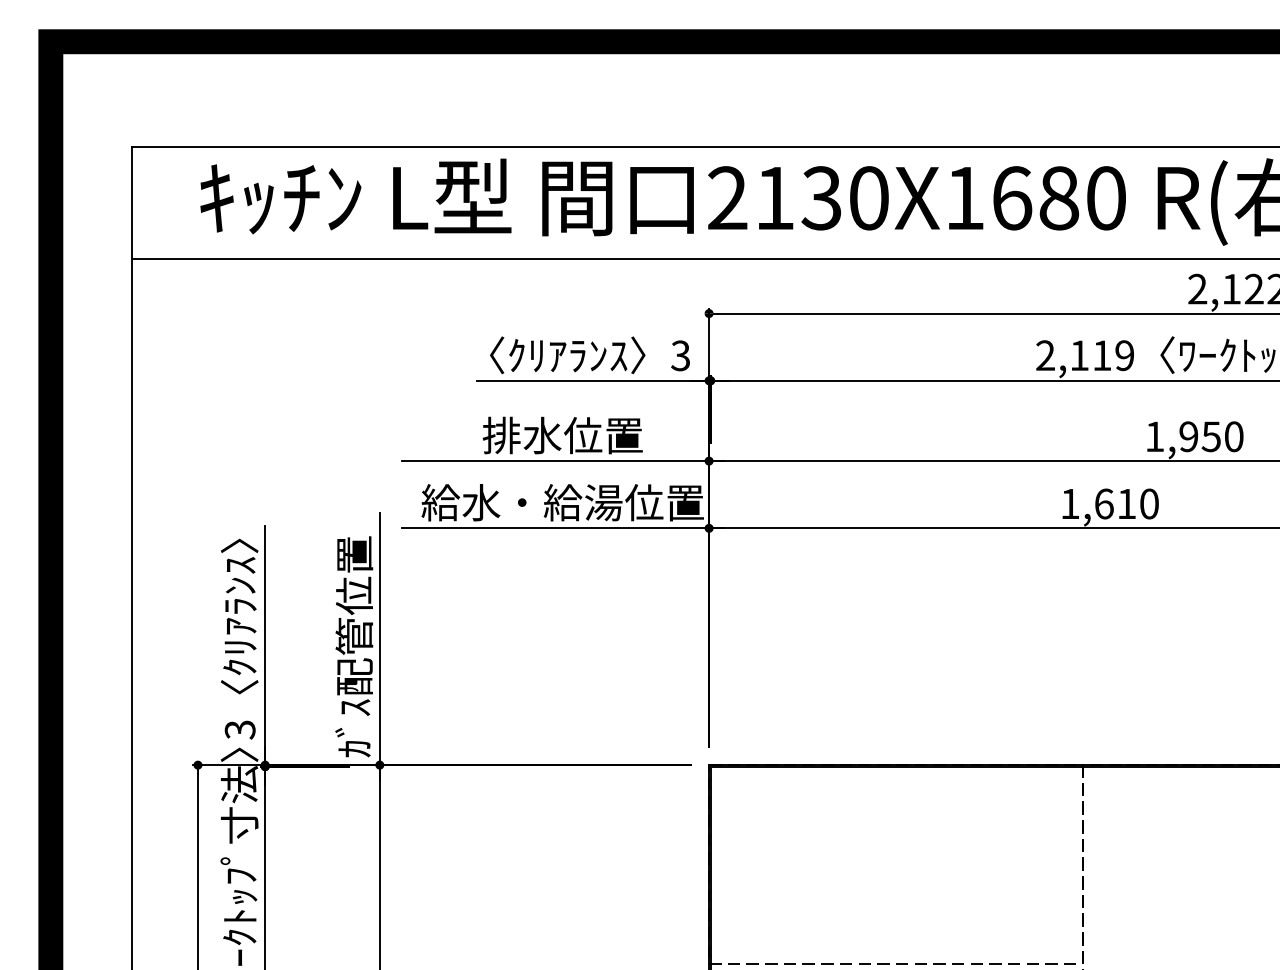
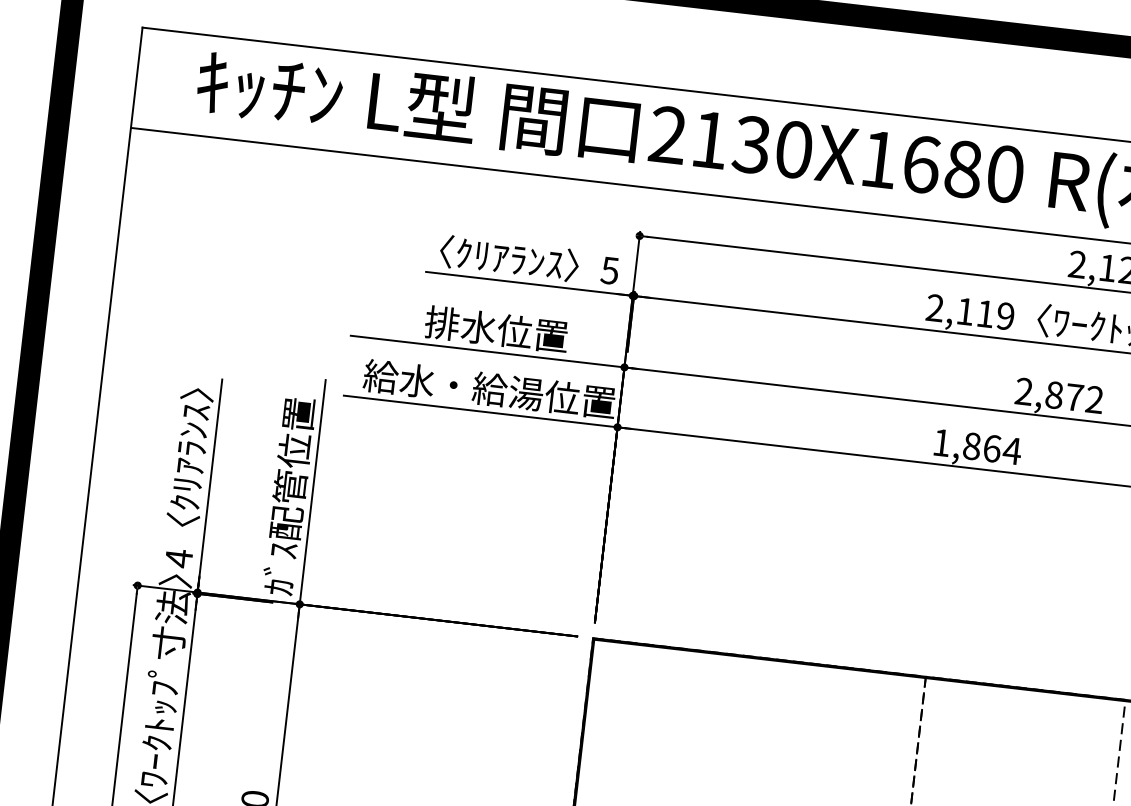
text: (680, 355) -> (609, 270), 3 -> 5
text: (1194, 436) -> (1059, 395), 1,950 -> 2,872
text: (1127, 503) -> (992, 448), 1,610 -> 1,864
text: (239, 729) -> (178, 558), 3 -> 4

